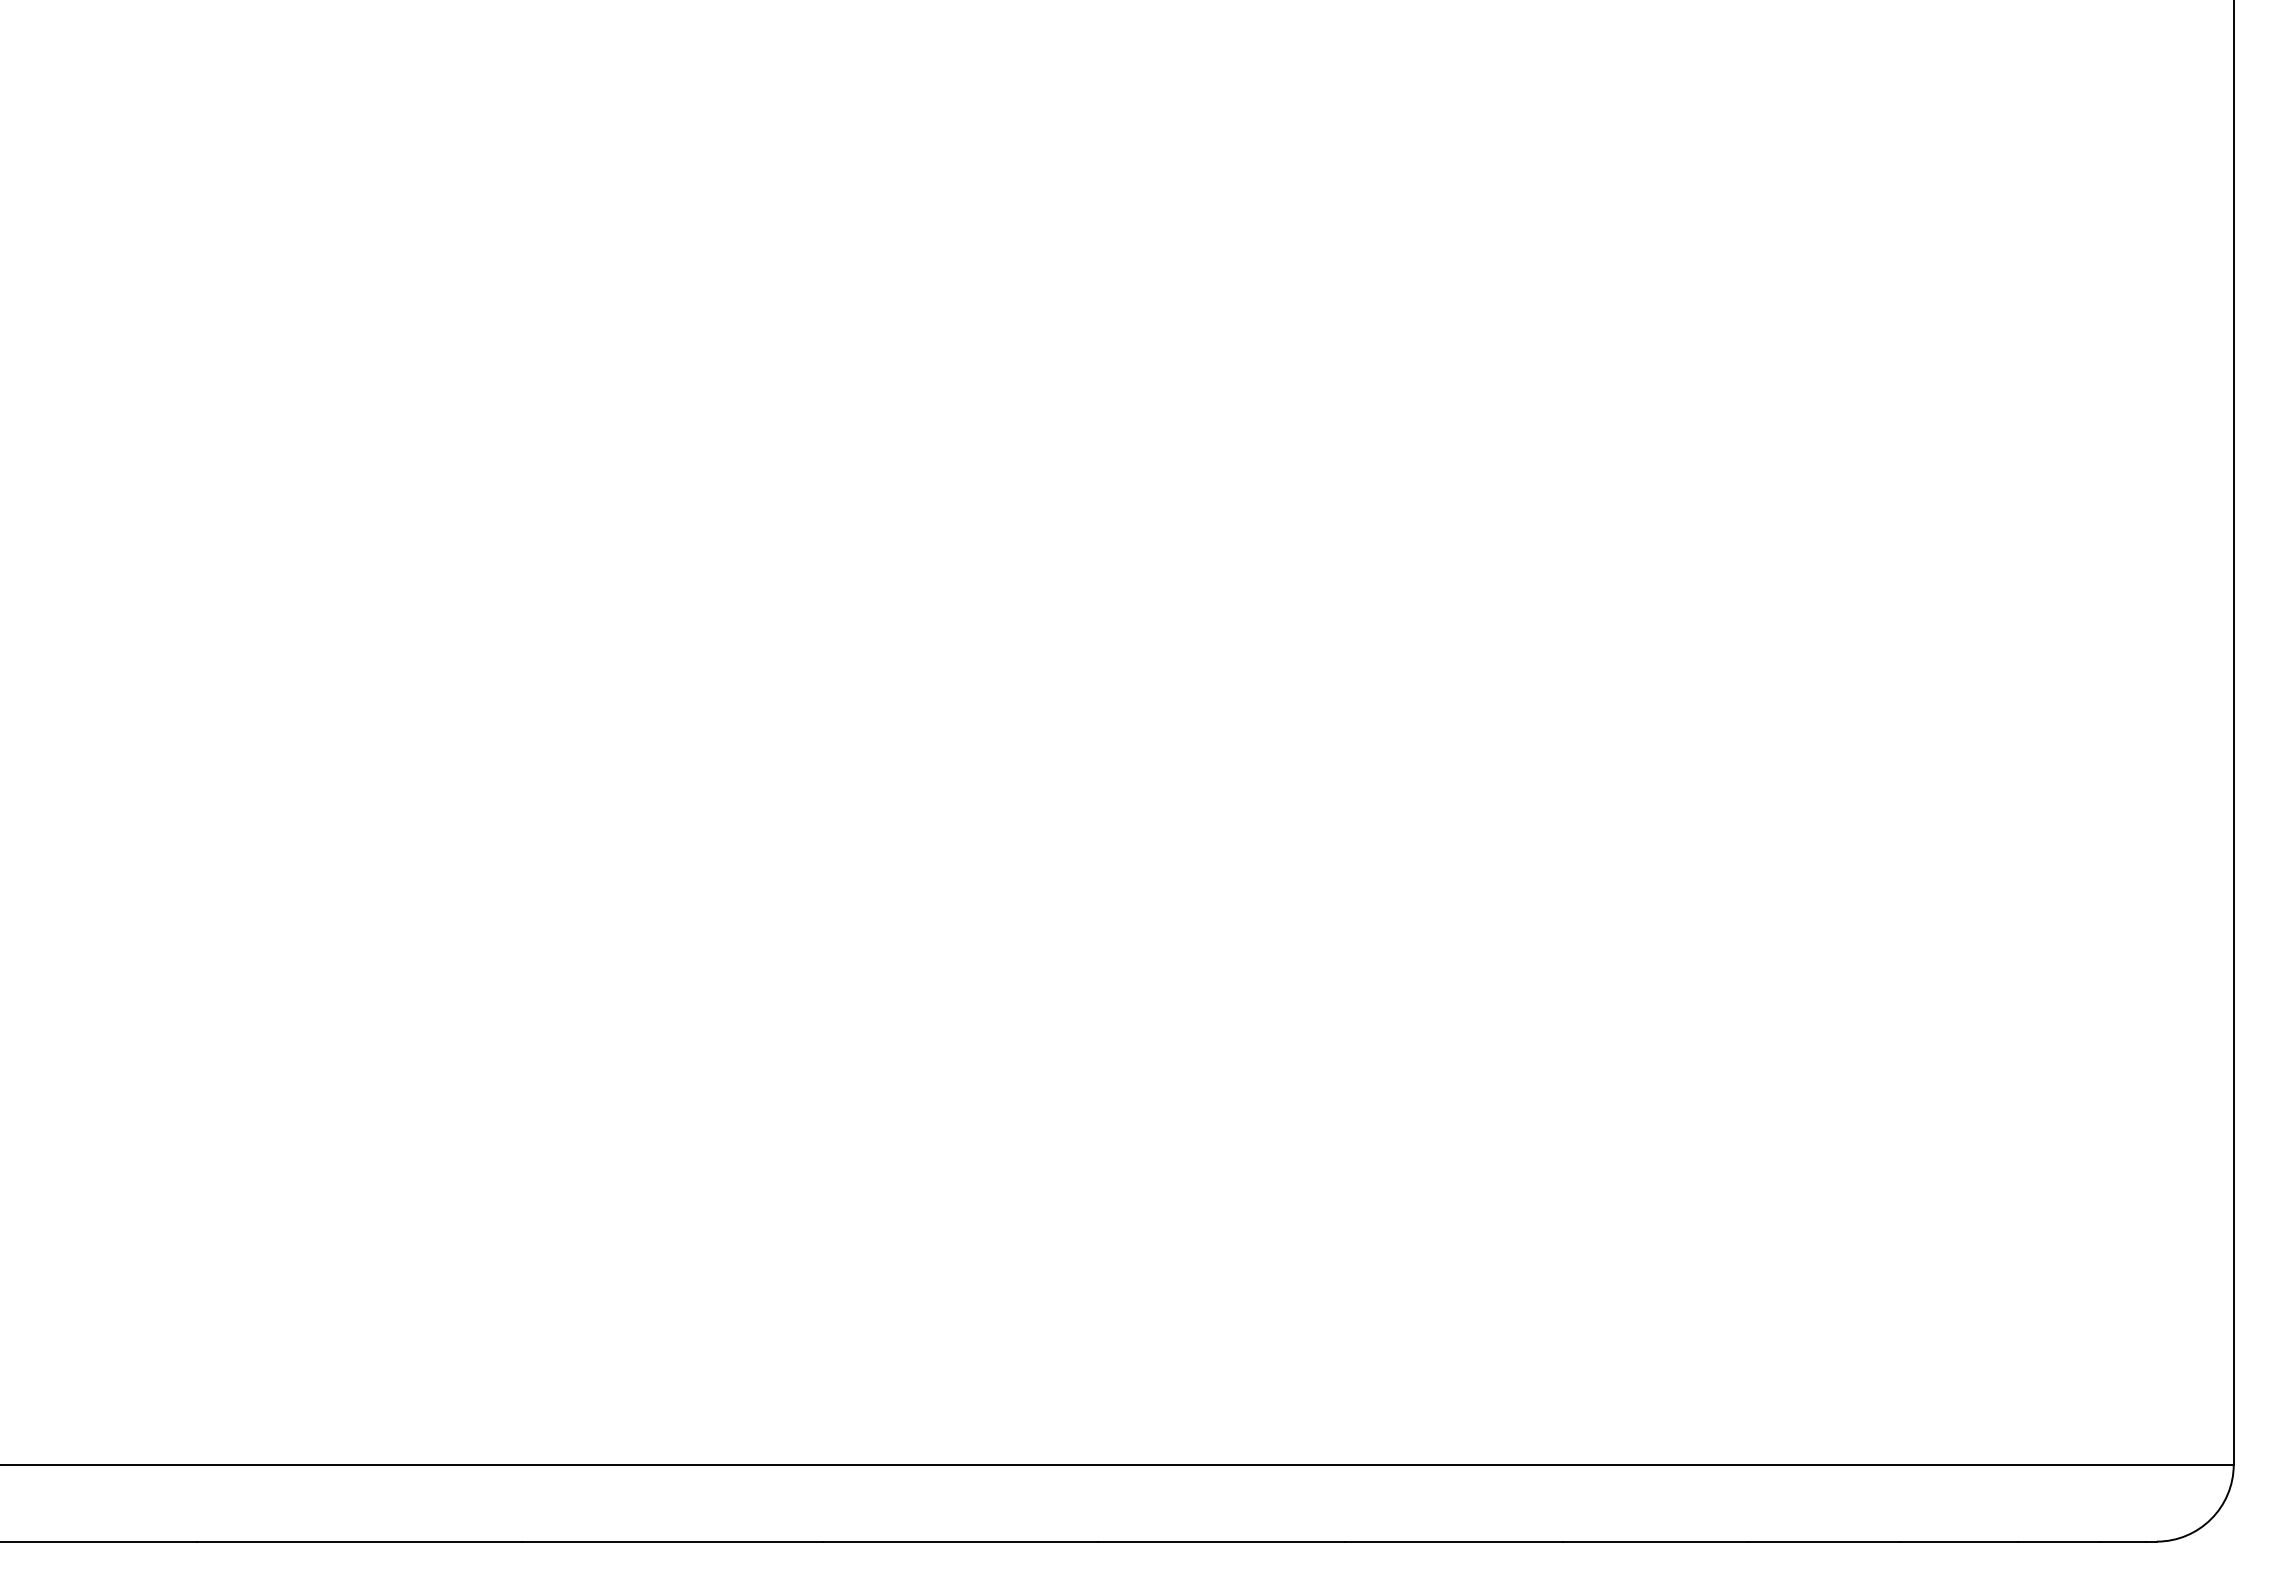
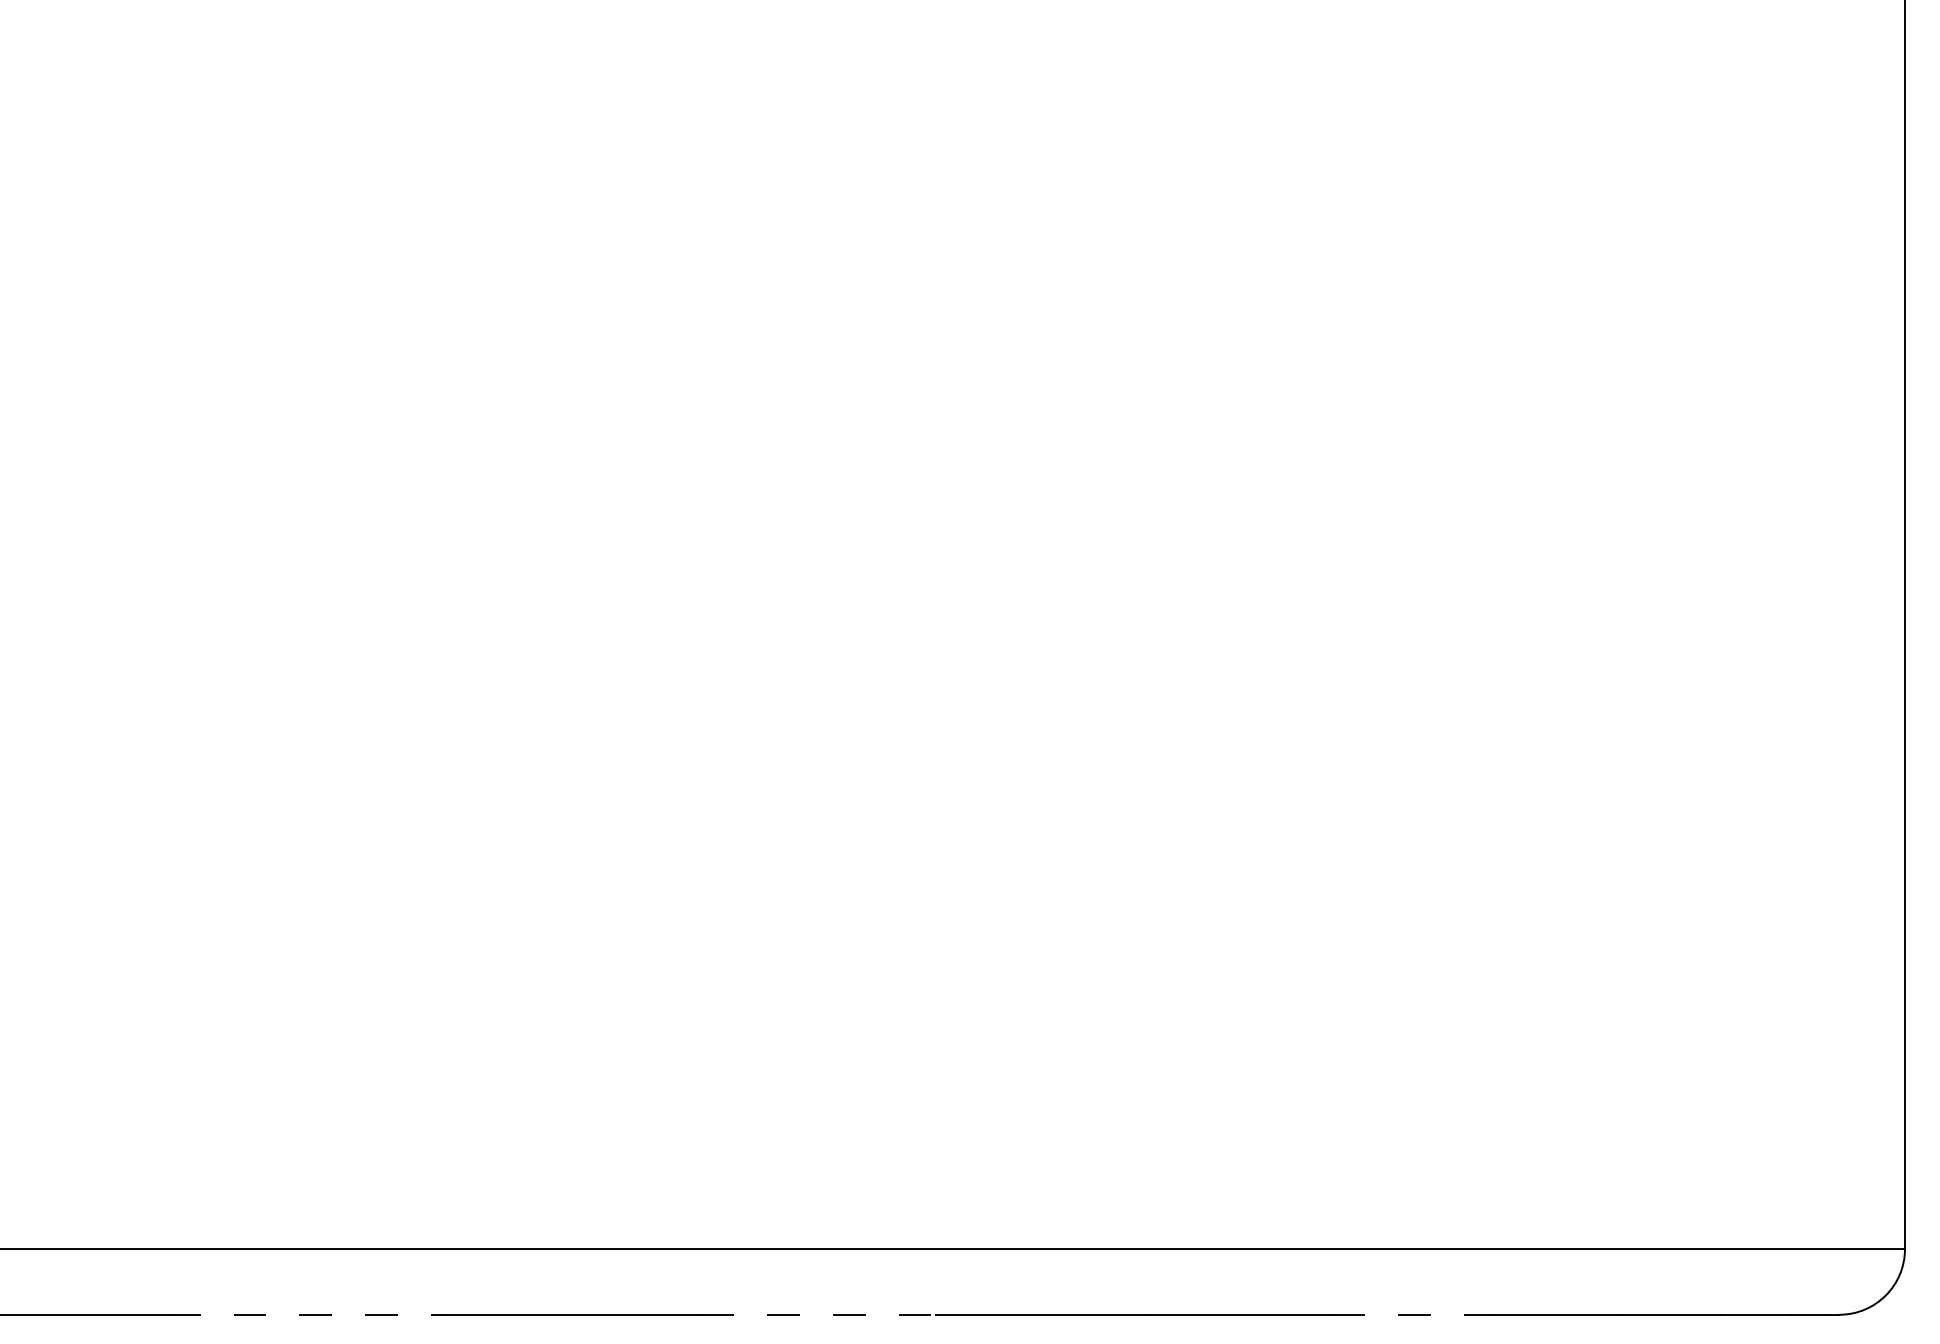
line: (359, 1541) -> (306, 1314), solid -> dashed
line: (960, 1541) -> (819, 1314), solid -> dashed
line: (1655, 1541) -> (1411, 1314), solid -> dashed

